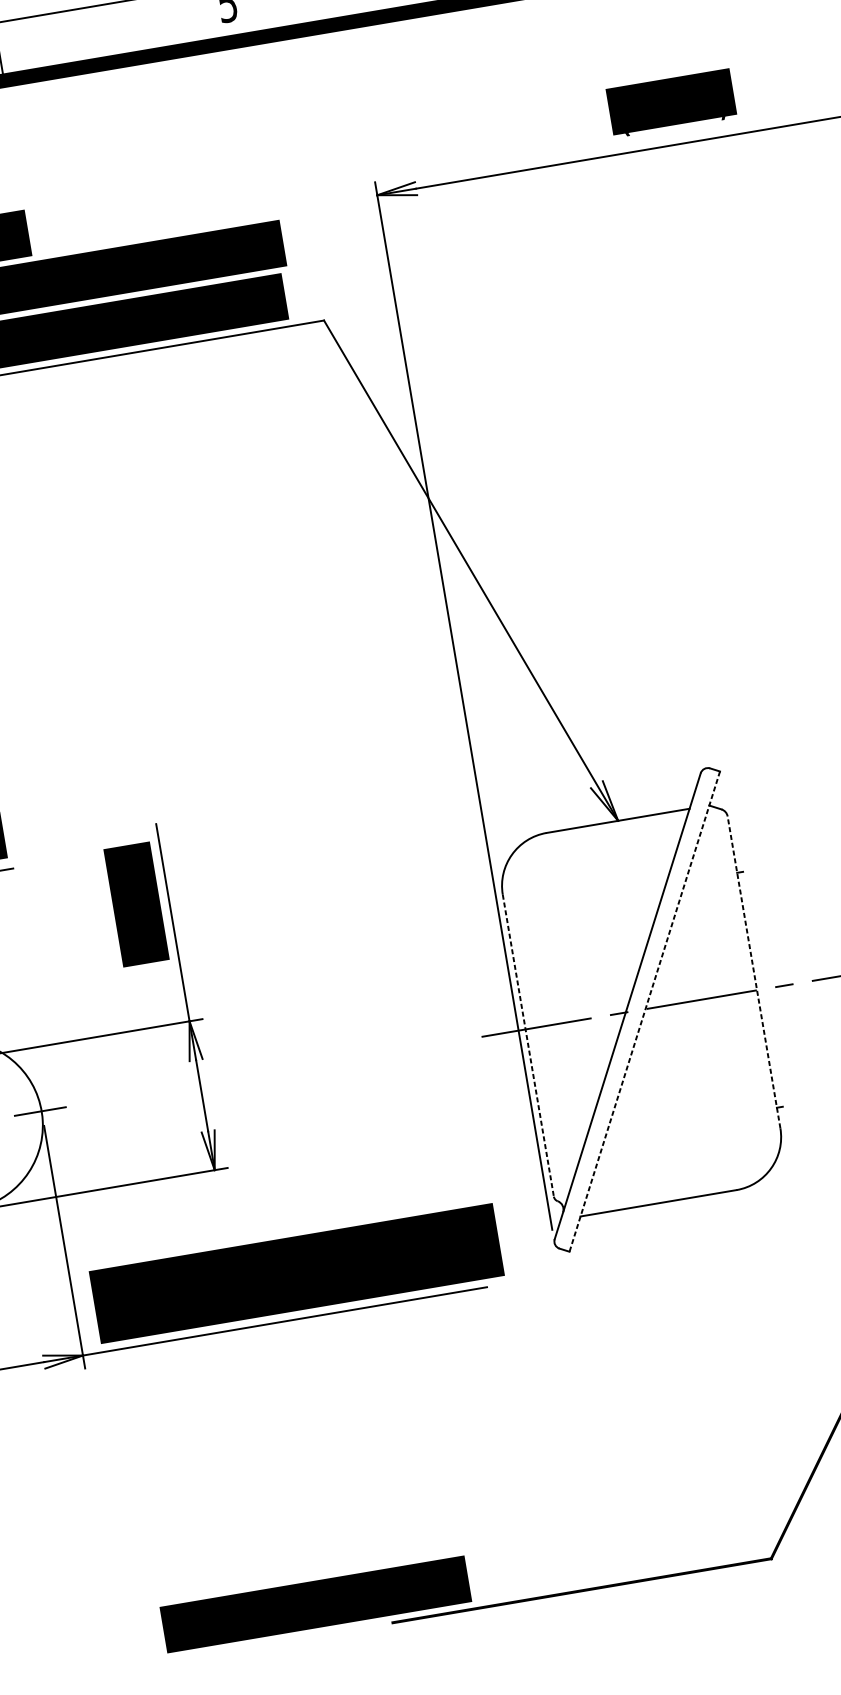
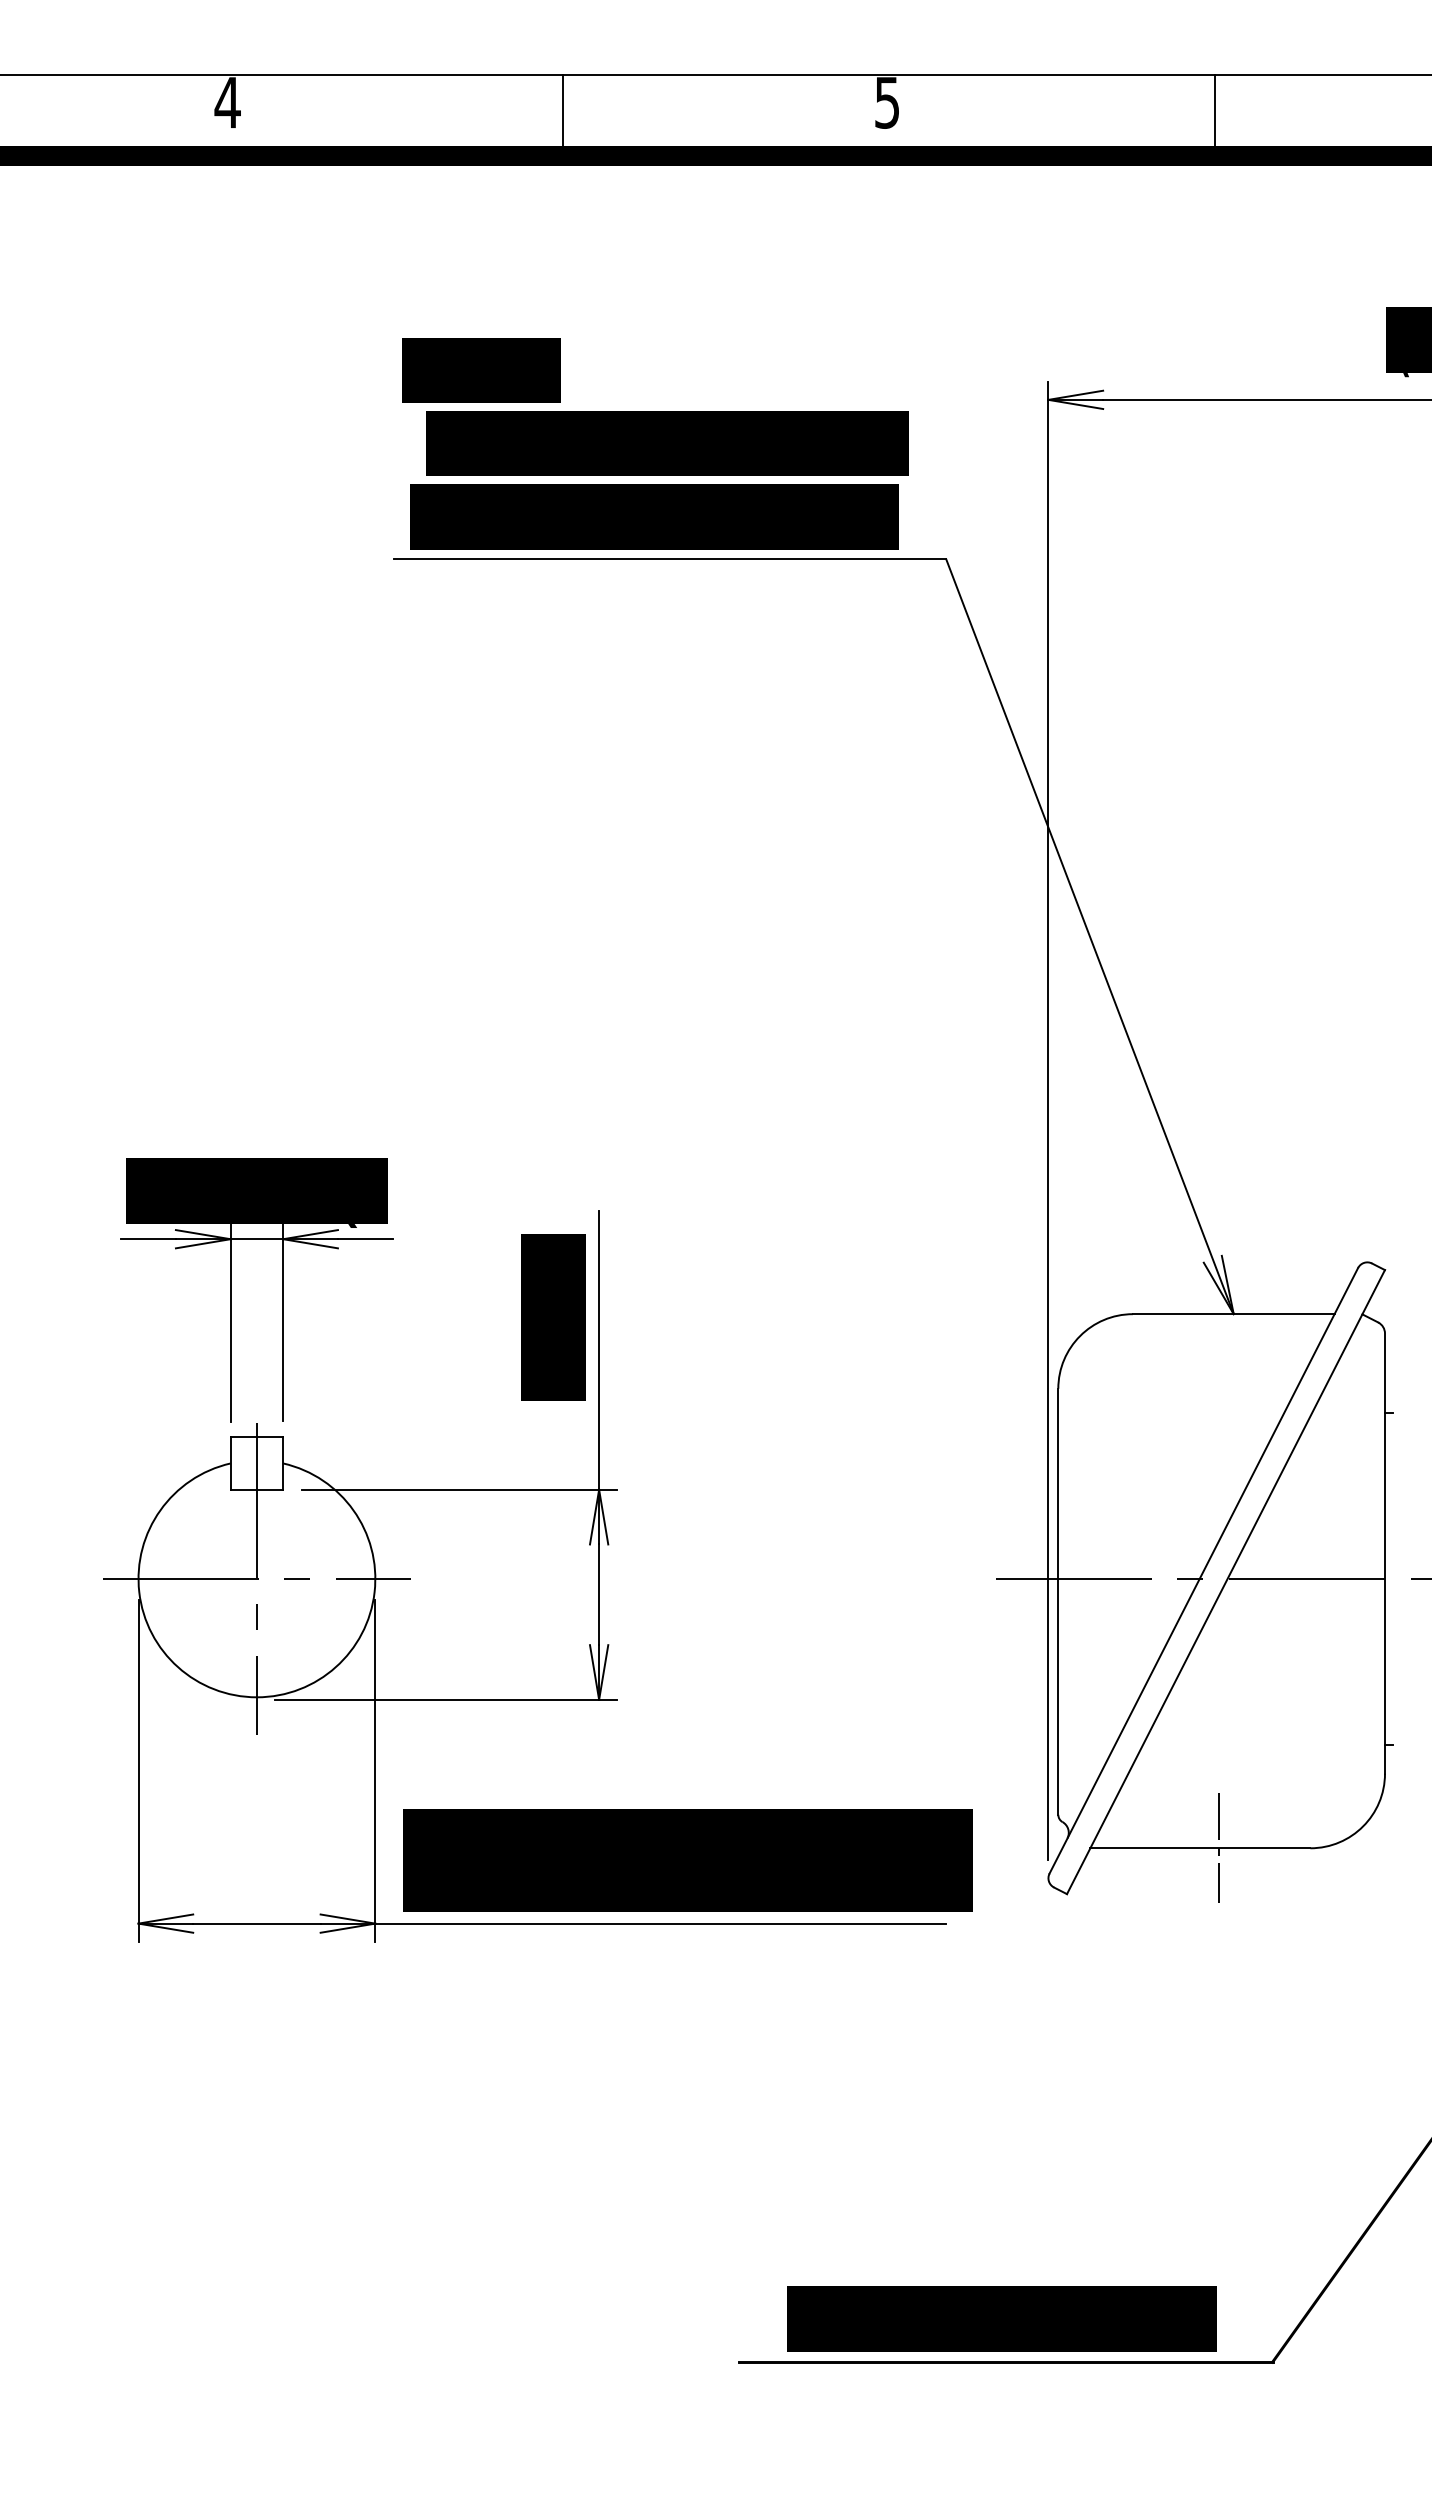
line: (754, 972) -> (1385, 1553), dashed -> solid
line: (644, 1011) -> (1225, 1582), dashed -> solid
line: (528, 1046) -> (1058, 1602), dashed -> solid
line: (671, 1201) -> (1218, 1848), added
text: (315, 1604) -> (1001, 2318), moved

